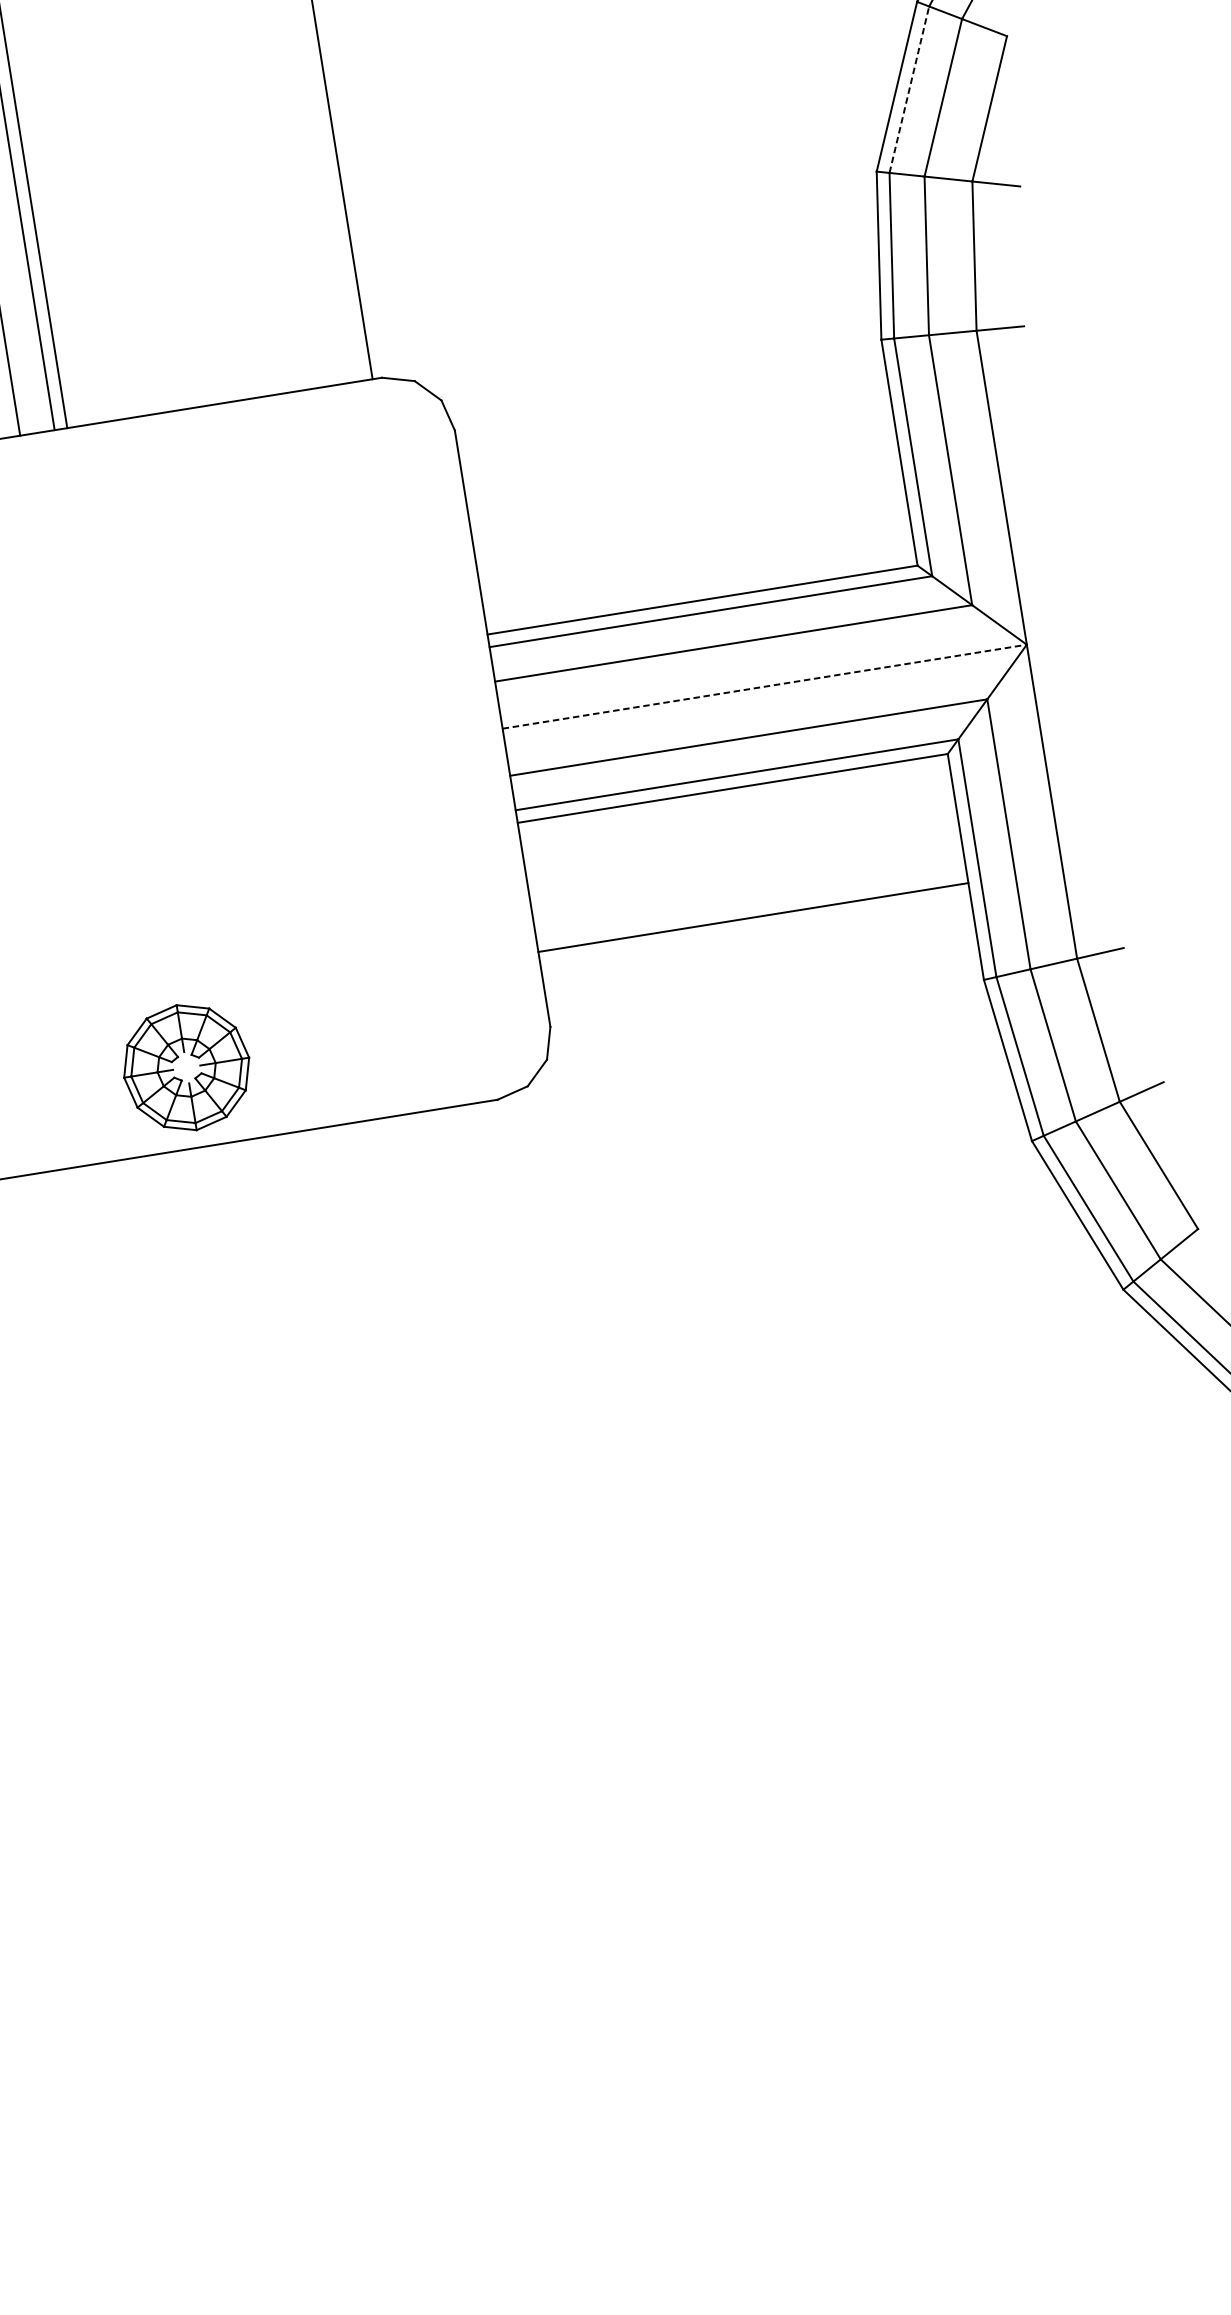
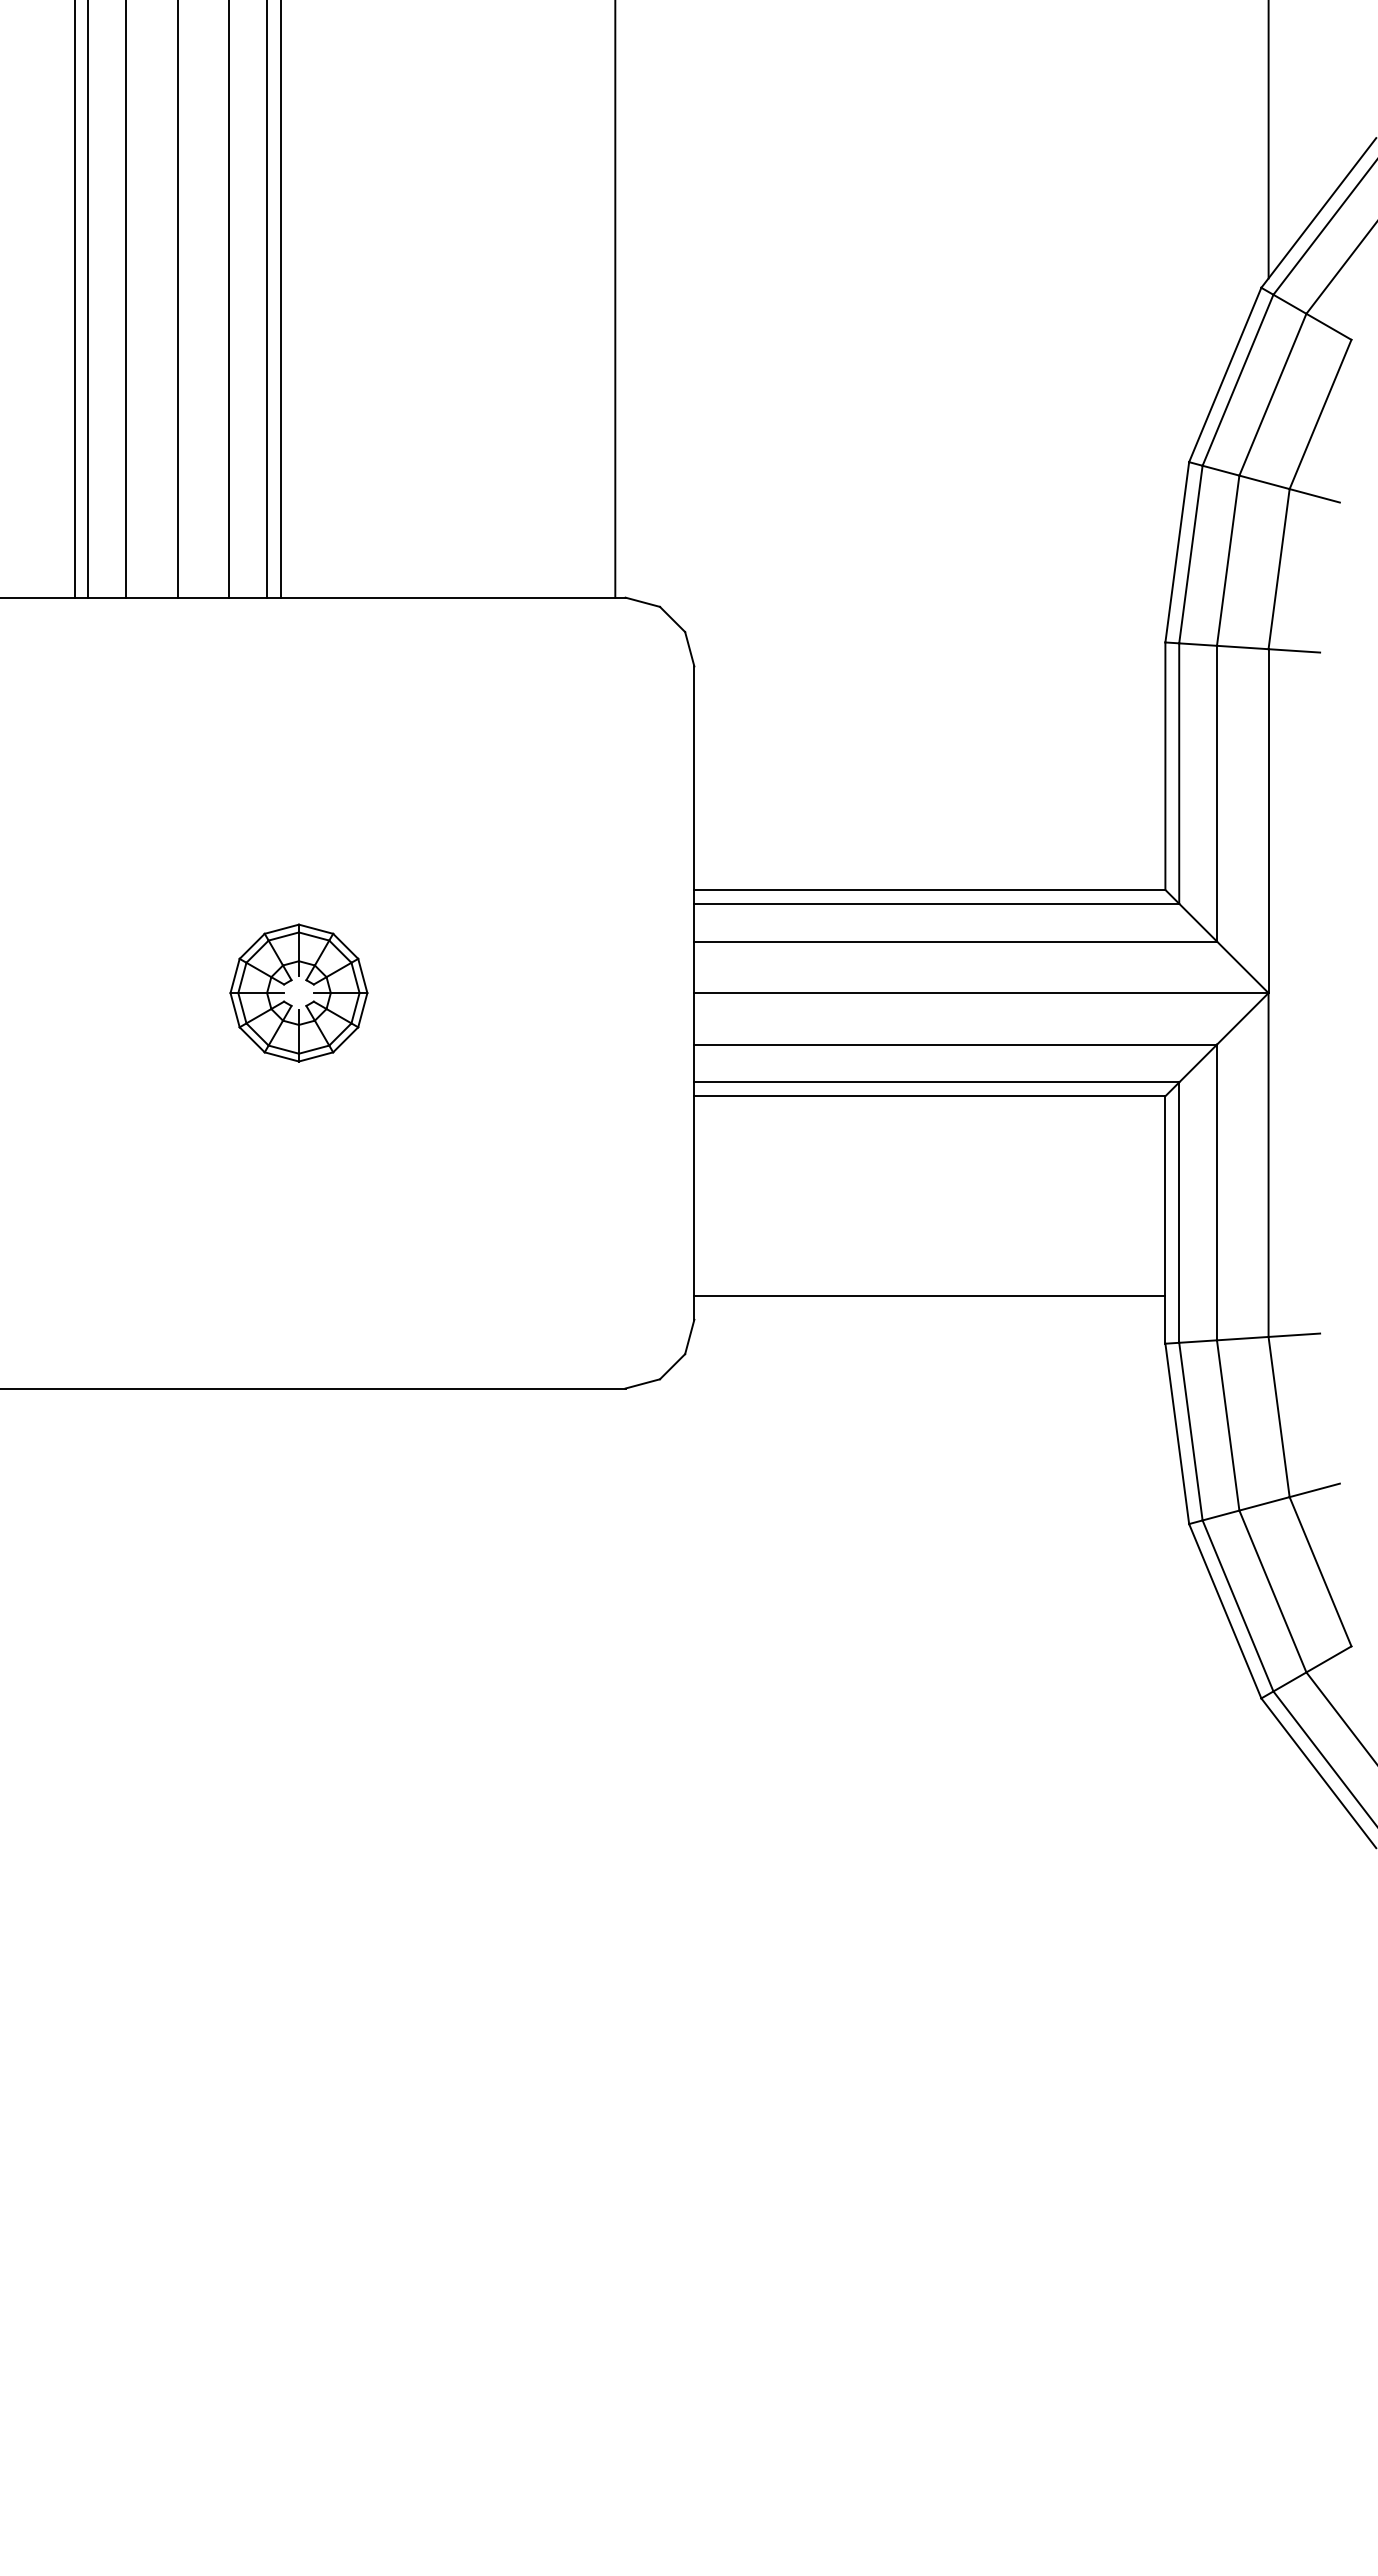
line: (909, 89) -> (1238, 380), dashed -> solid
line: (764, 687) -> (981, 993), dashed -> solid
line: (753, 917) -> (929, 1295), moved
part: (186, 1067) -> (298, 992), moved

